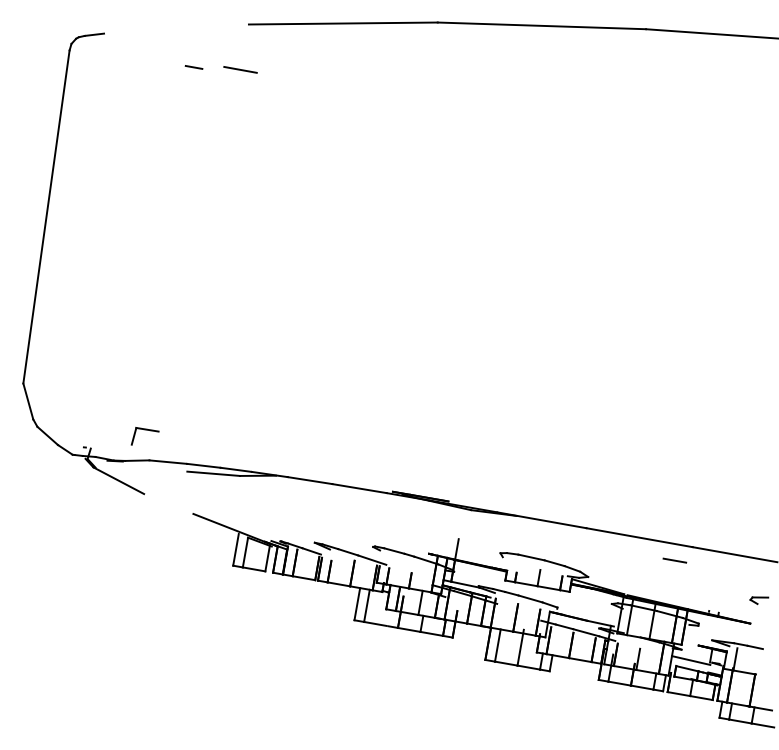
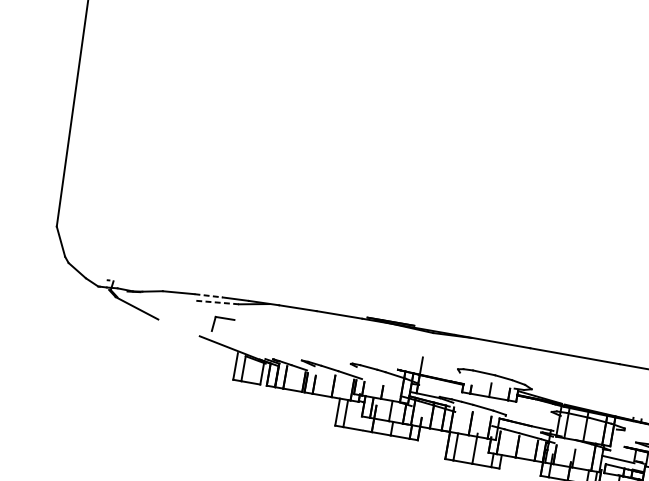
part: (144, 436) -> (222, 324), moved
line: (203, 465) -> (208, 295), solid -> dashed
line: (213, 473) -> (216, 302), solid -> dashed
line: (674, 560) -> (604, 375), removed

